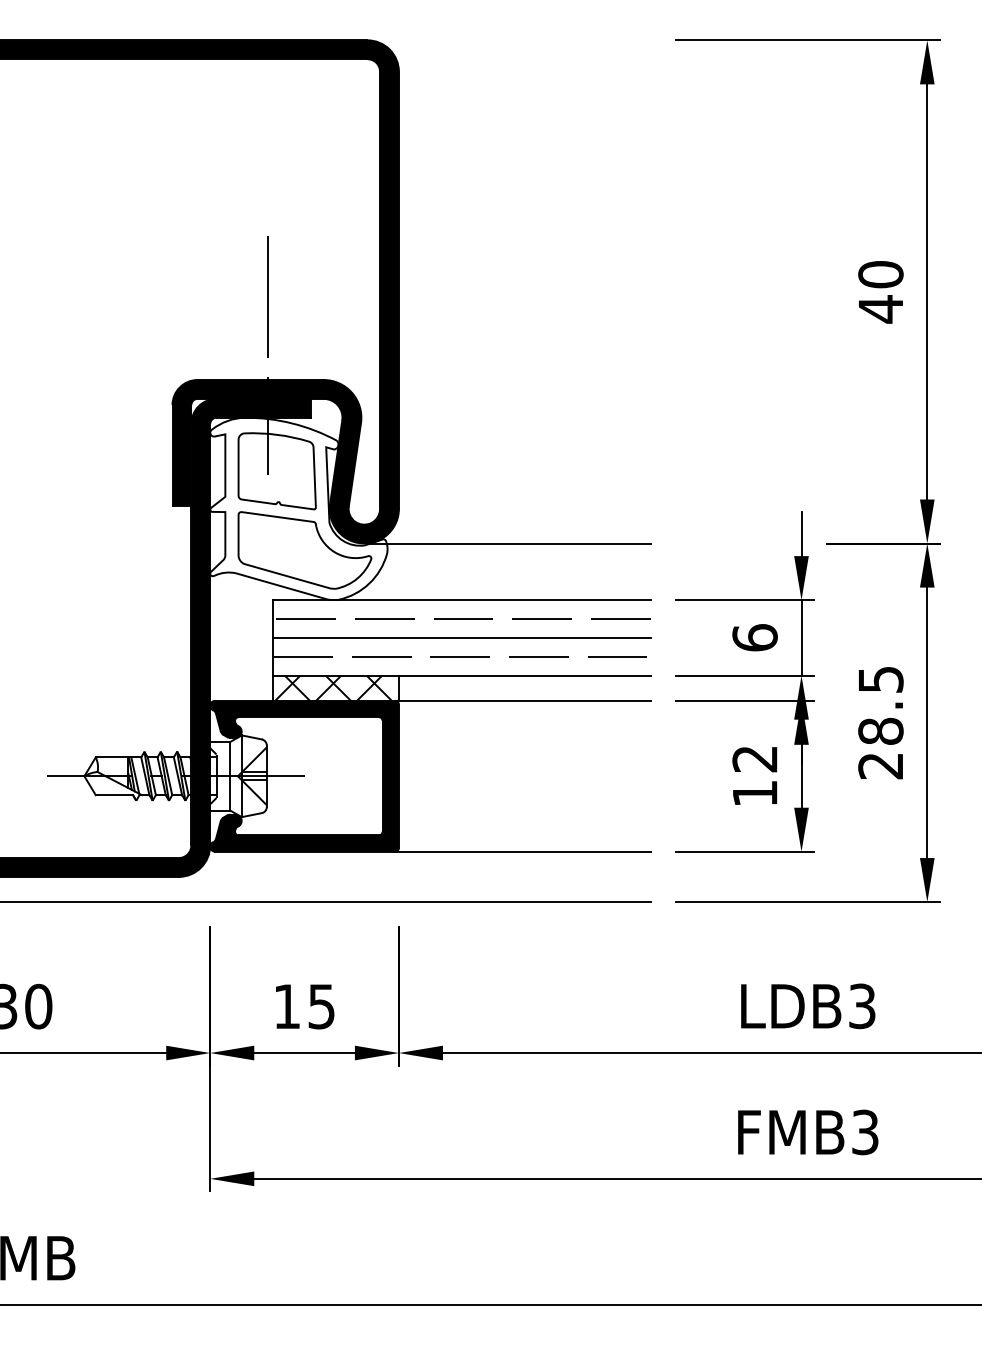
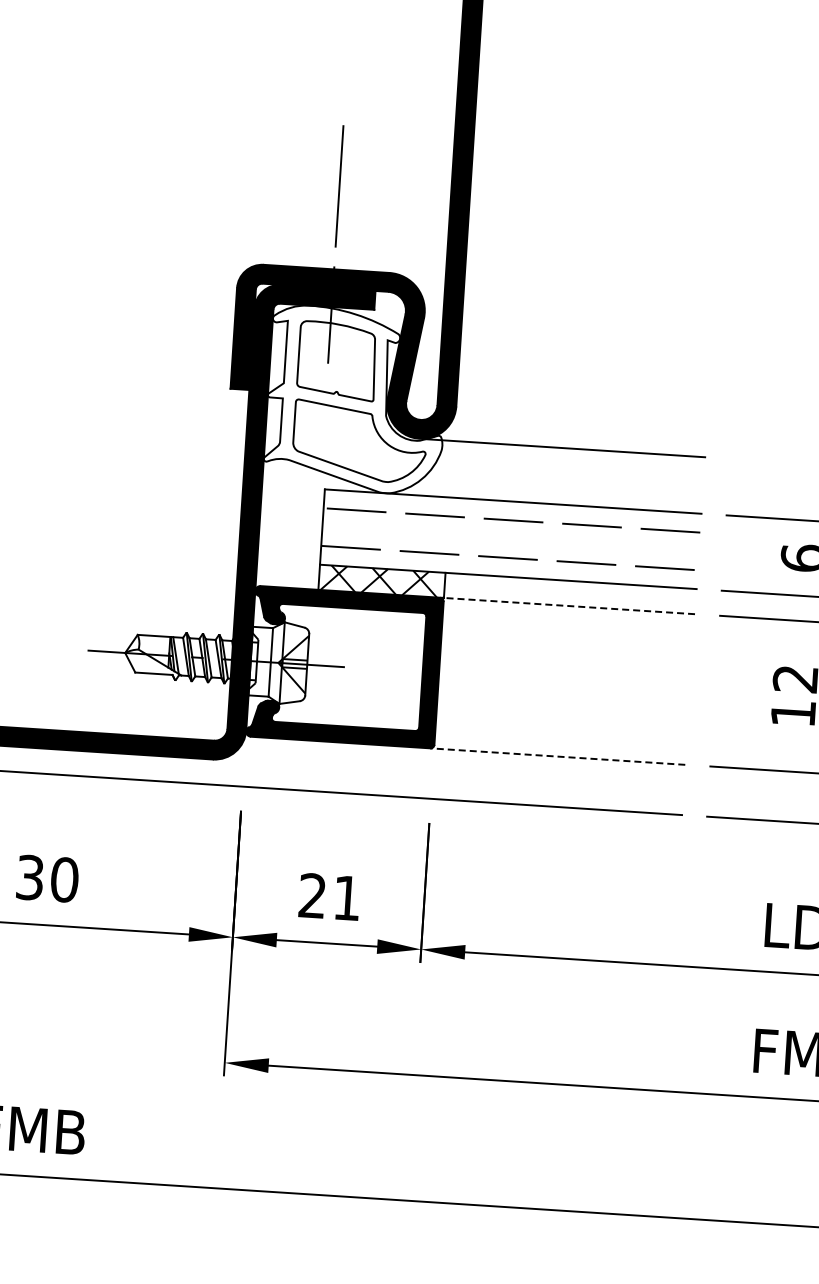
line: (461, 637) -> (510, 538), removed
line: (524, 700) -> (569, 605), solid -> dashed
line: (522, 851) -> (557, 756), solid -> dashed
text: (304, 1006) -> (329, 896), 15 -> 21

